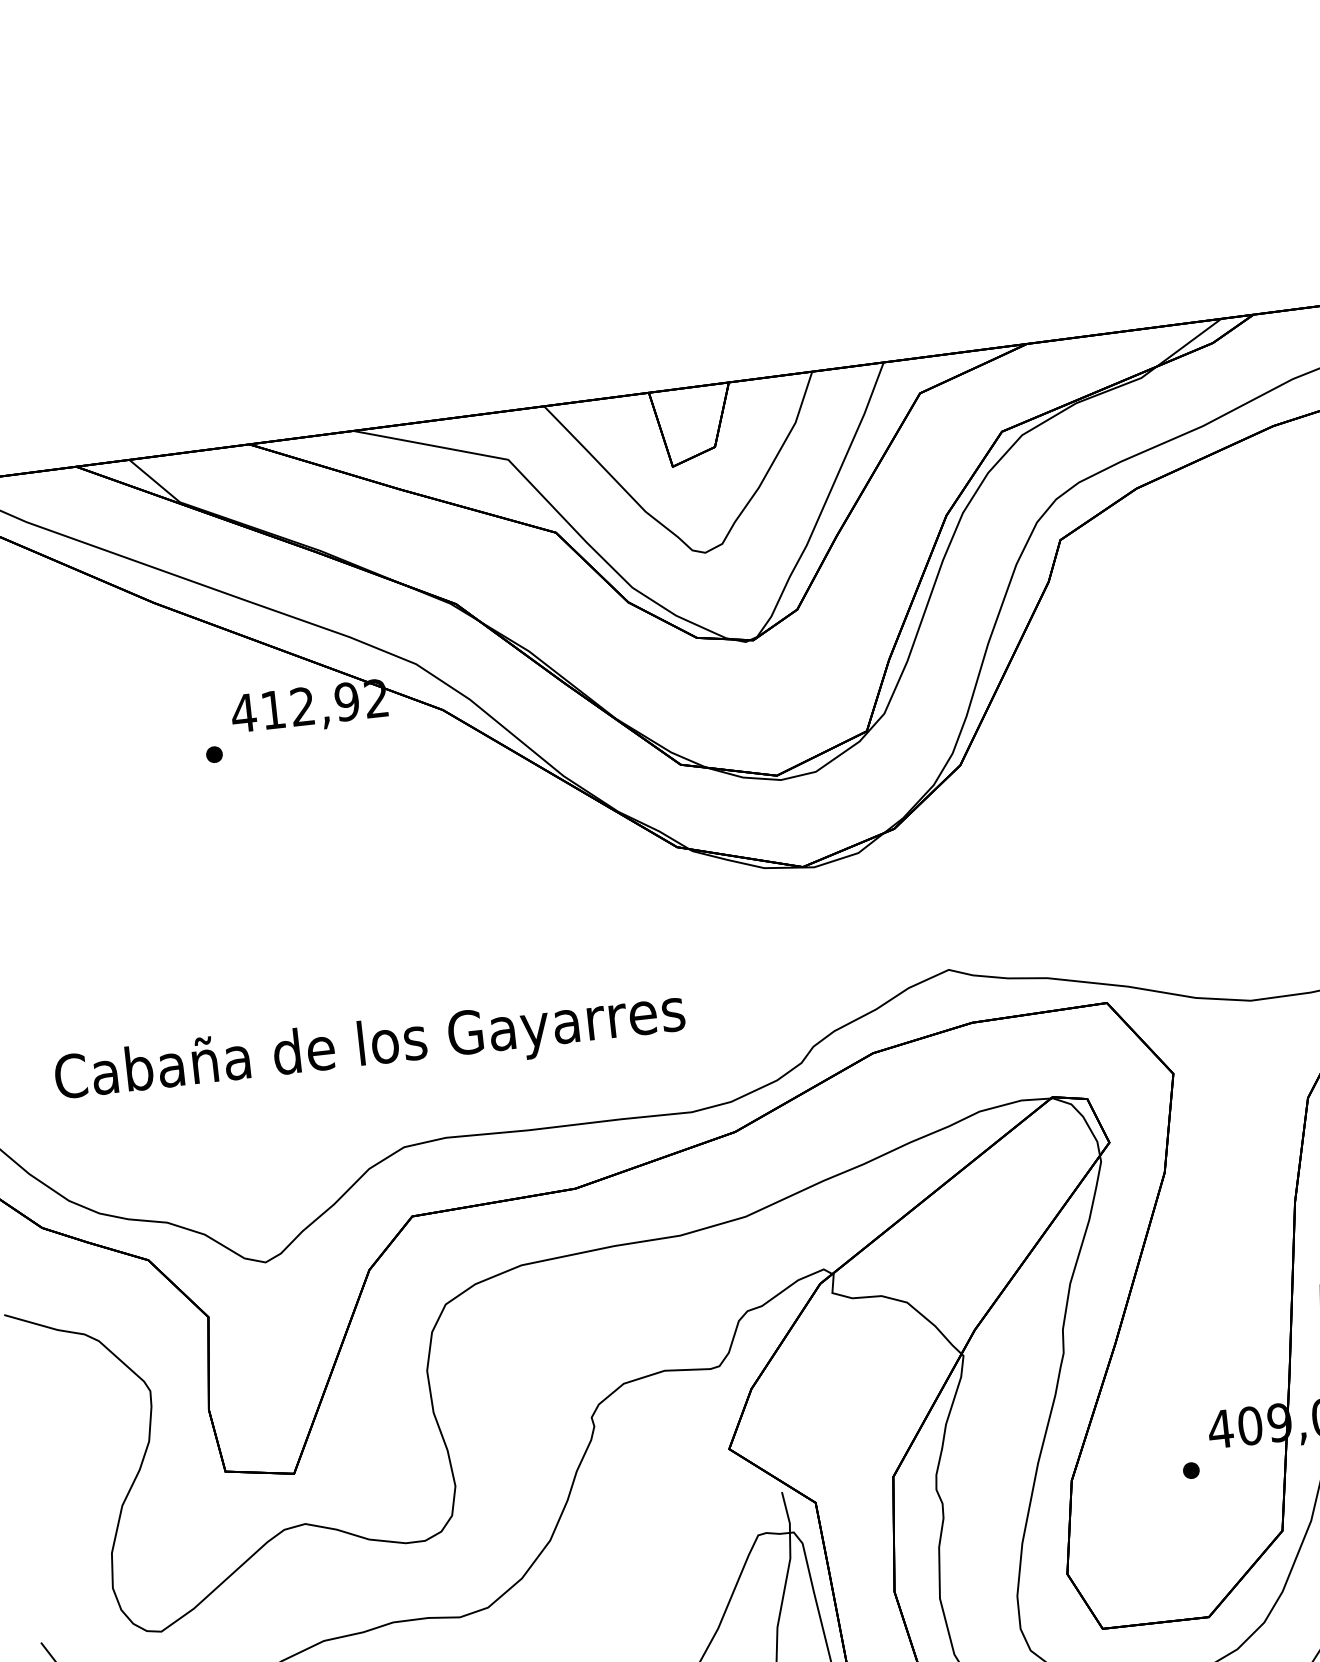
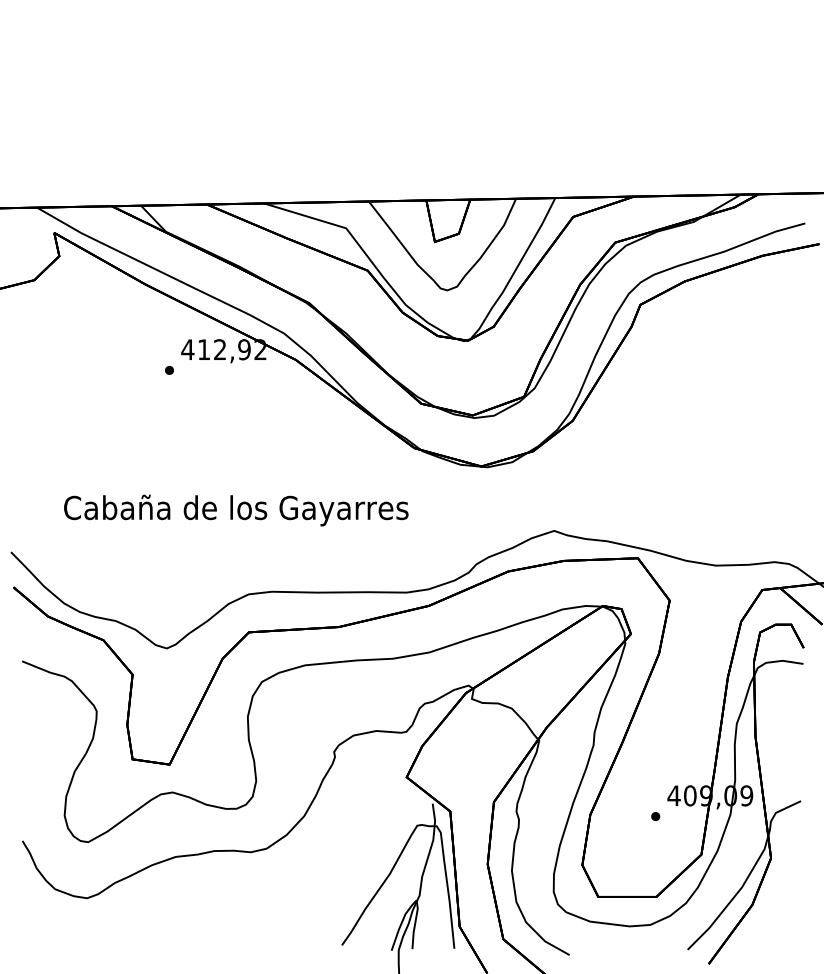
text: (370, 1047) -> (236, 510), moved

